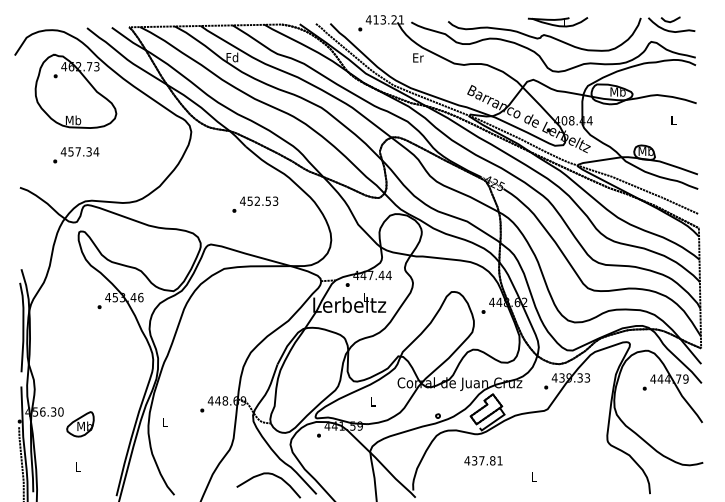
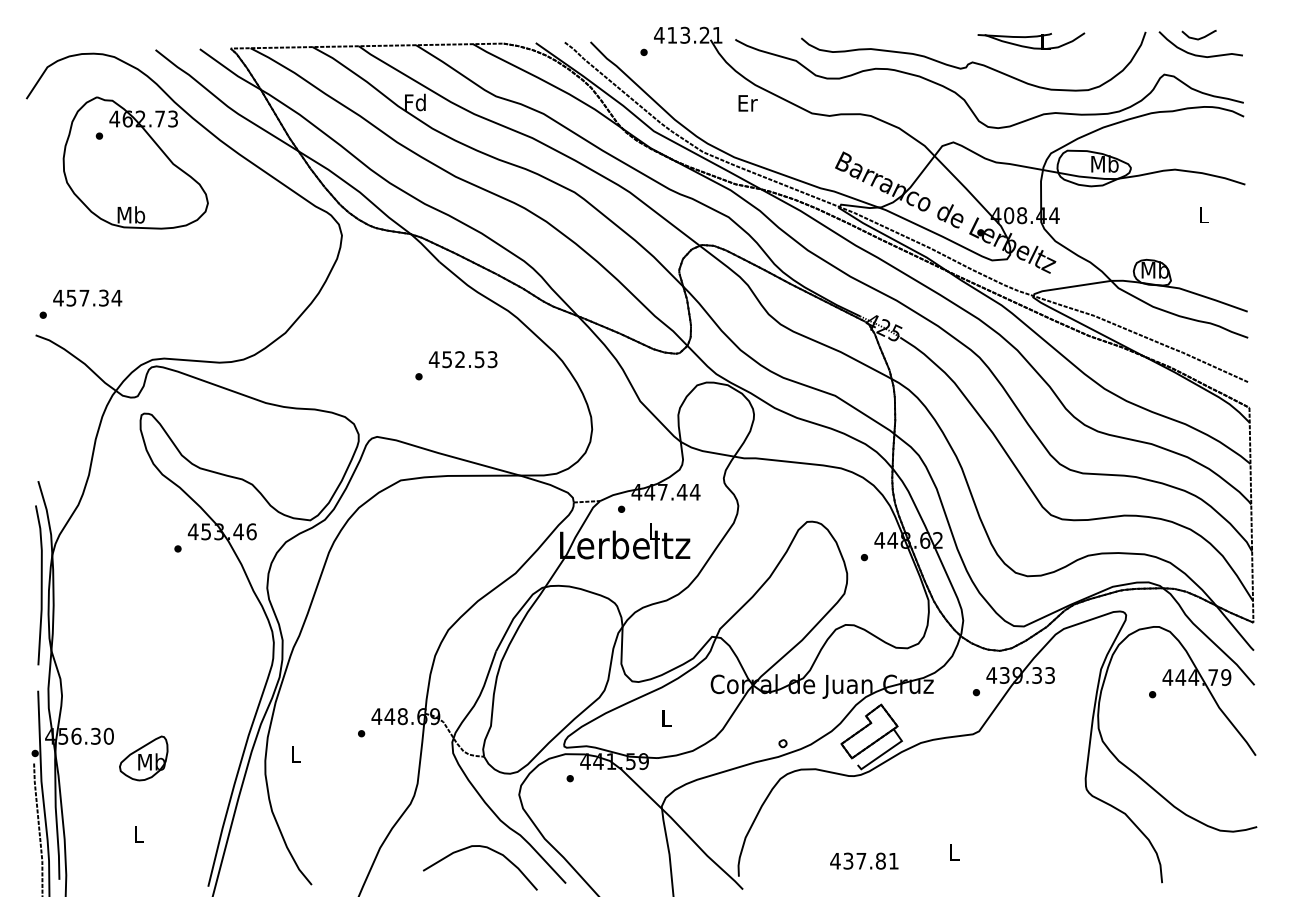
part: (558, 22) -> (1032, 41), moved
text: (76, 155) -> (81, 304), moved
text: (483, 460) -> (864, 860), moved

